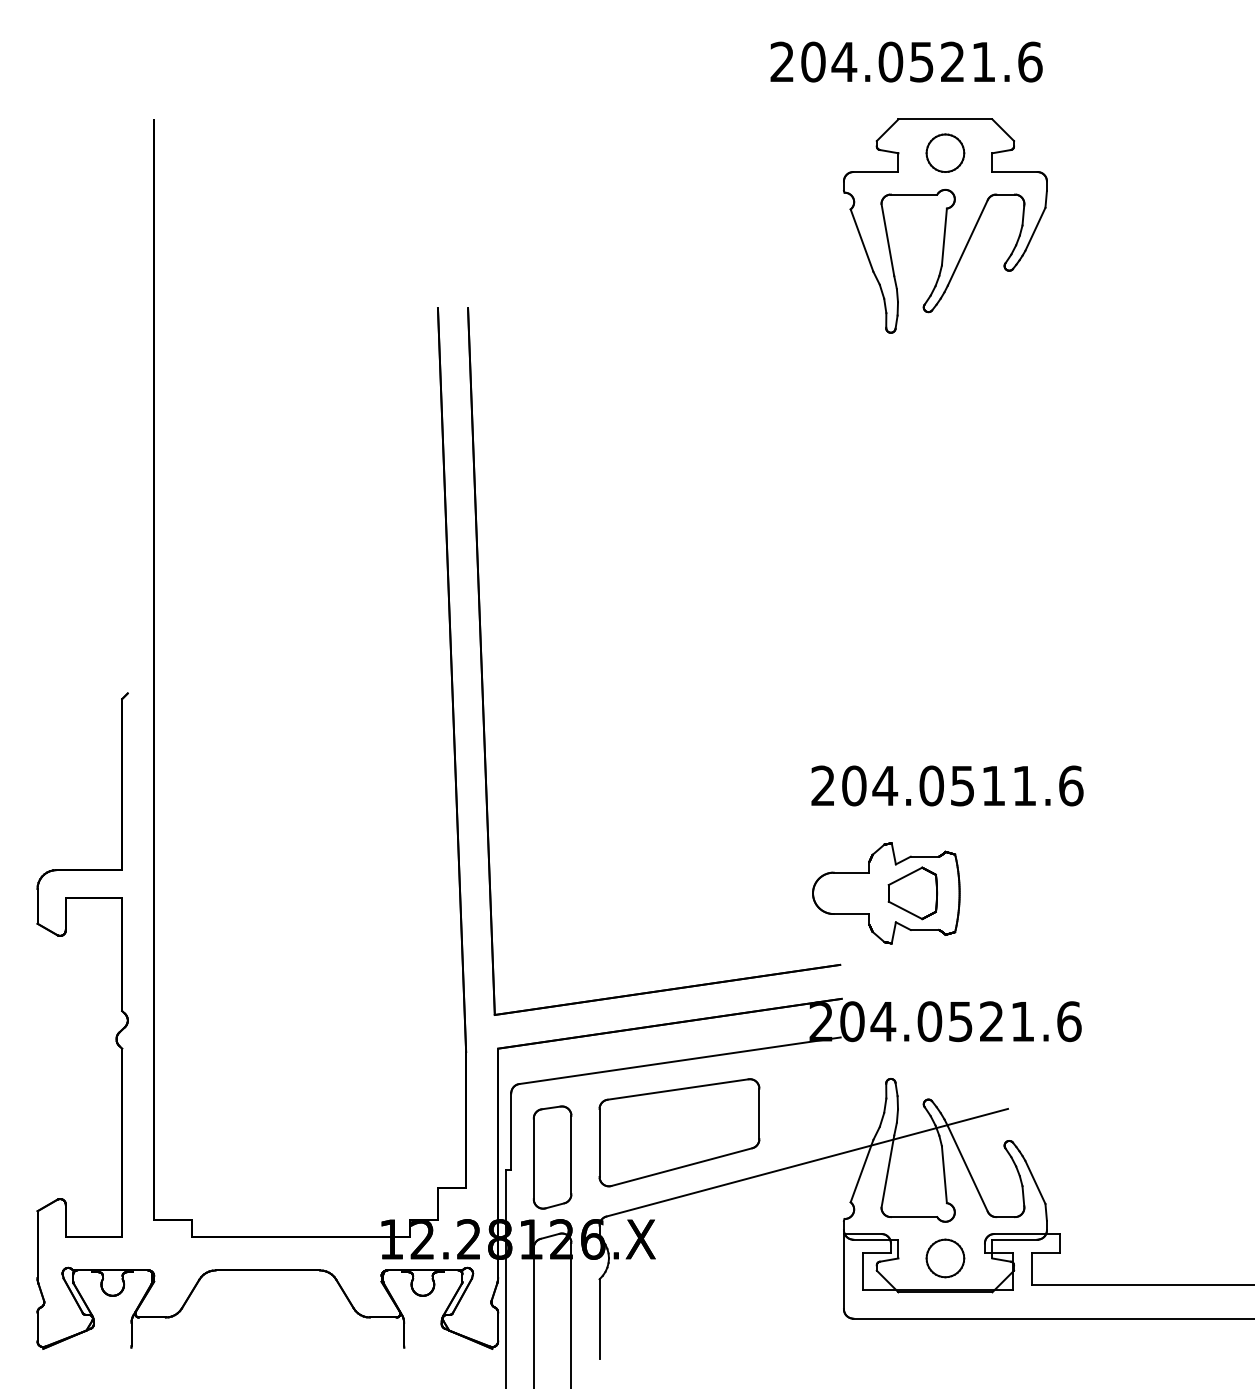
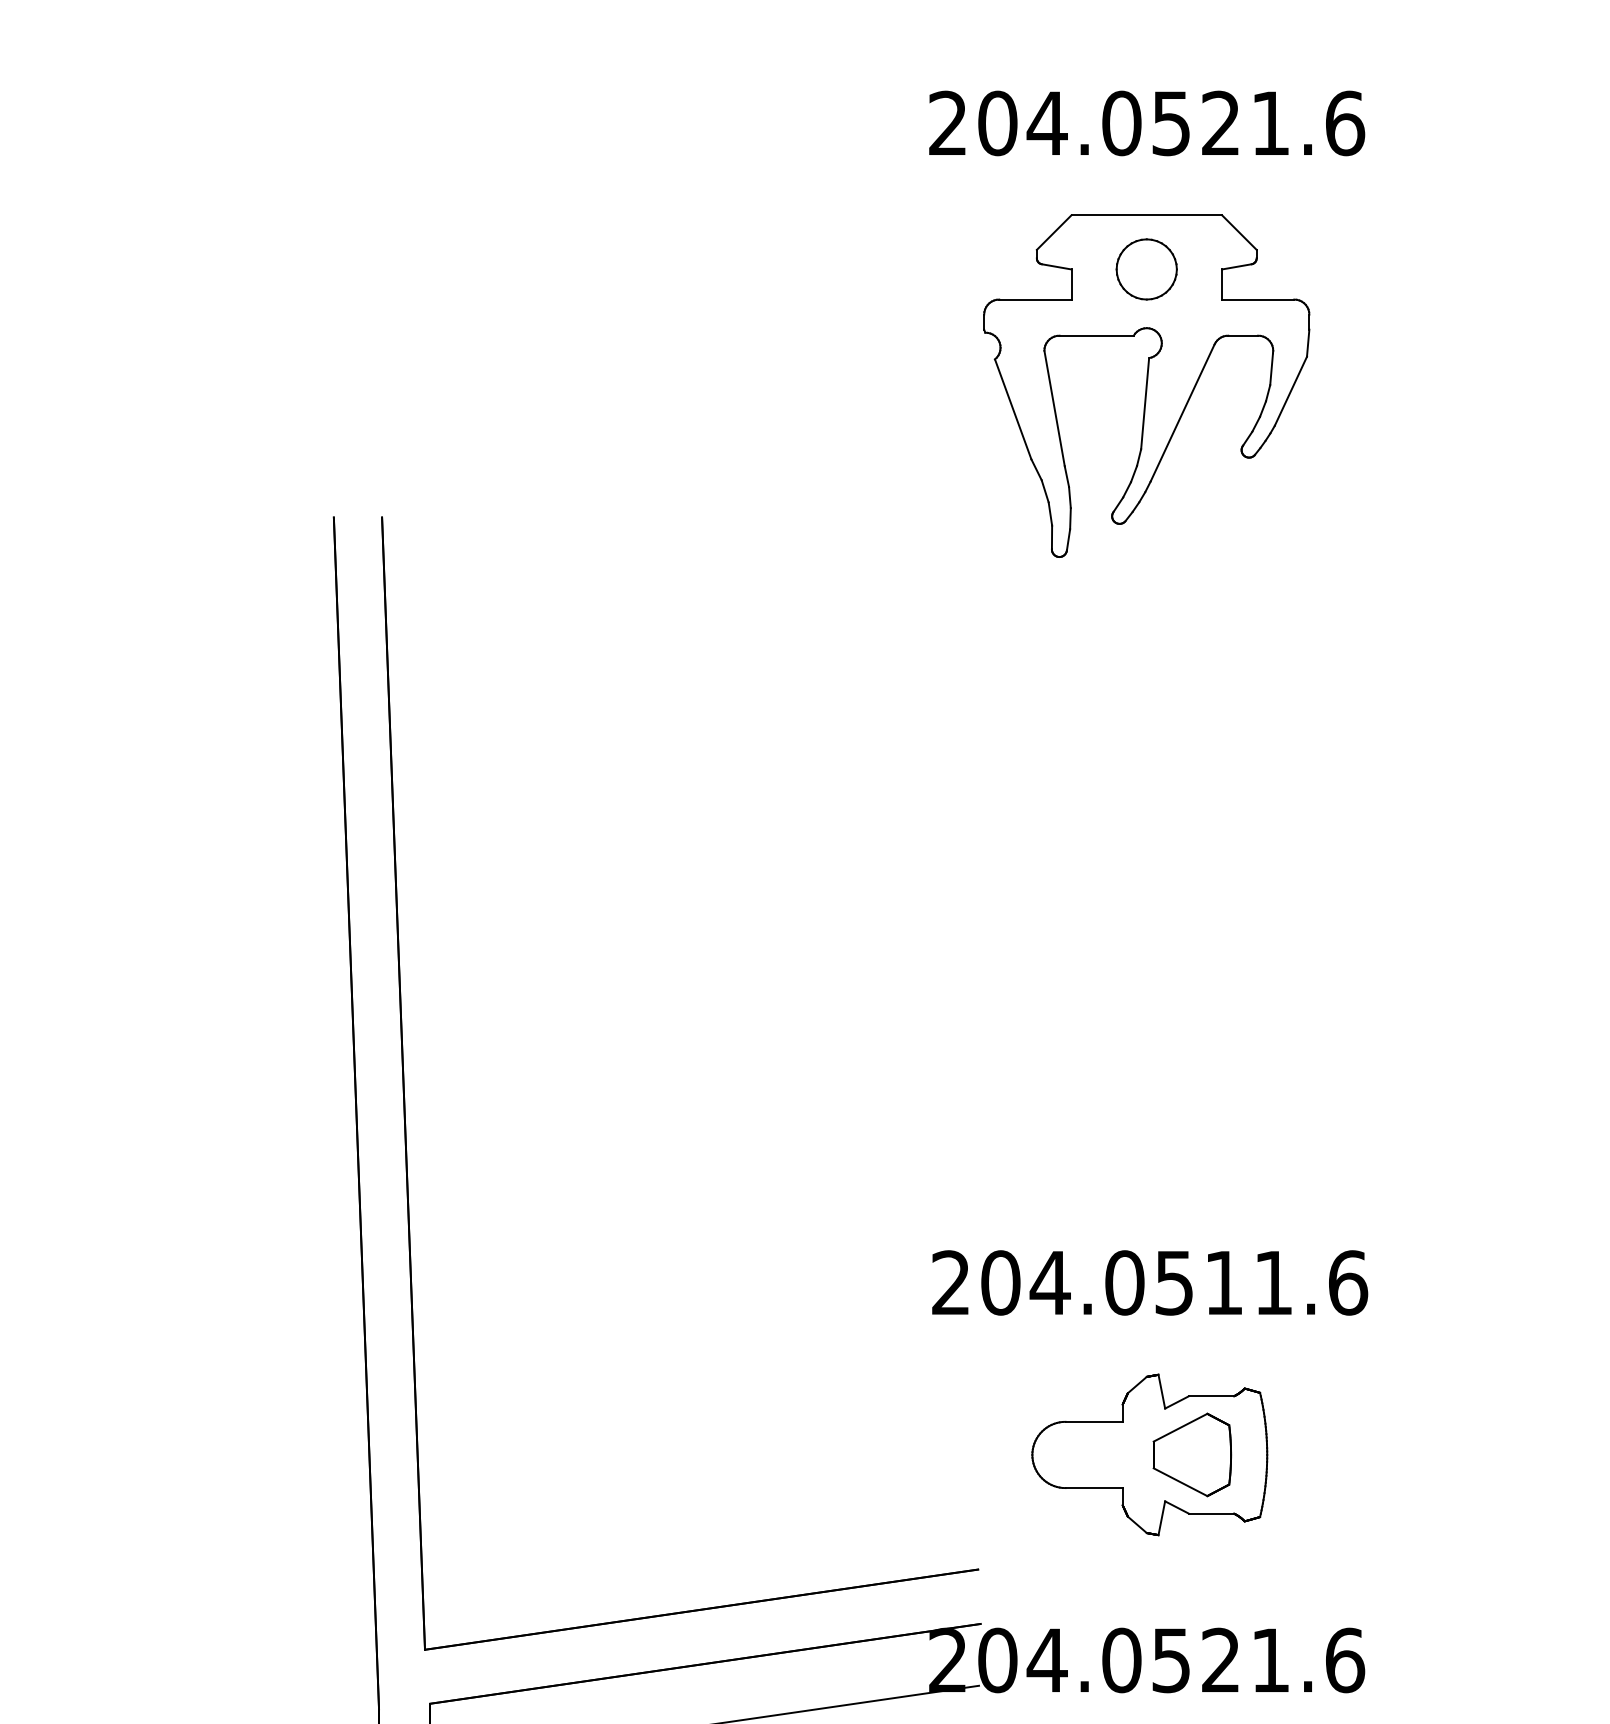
text: (906, 61) -> (1146, 122), moved
part: (886, 893) -> (1150, 1455), moved

